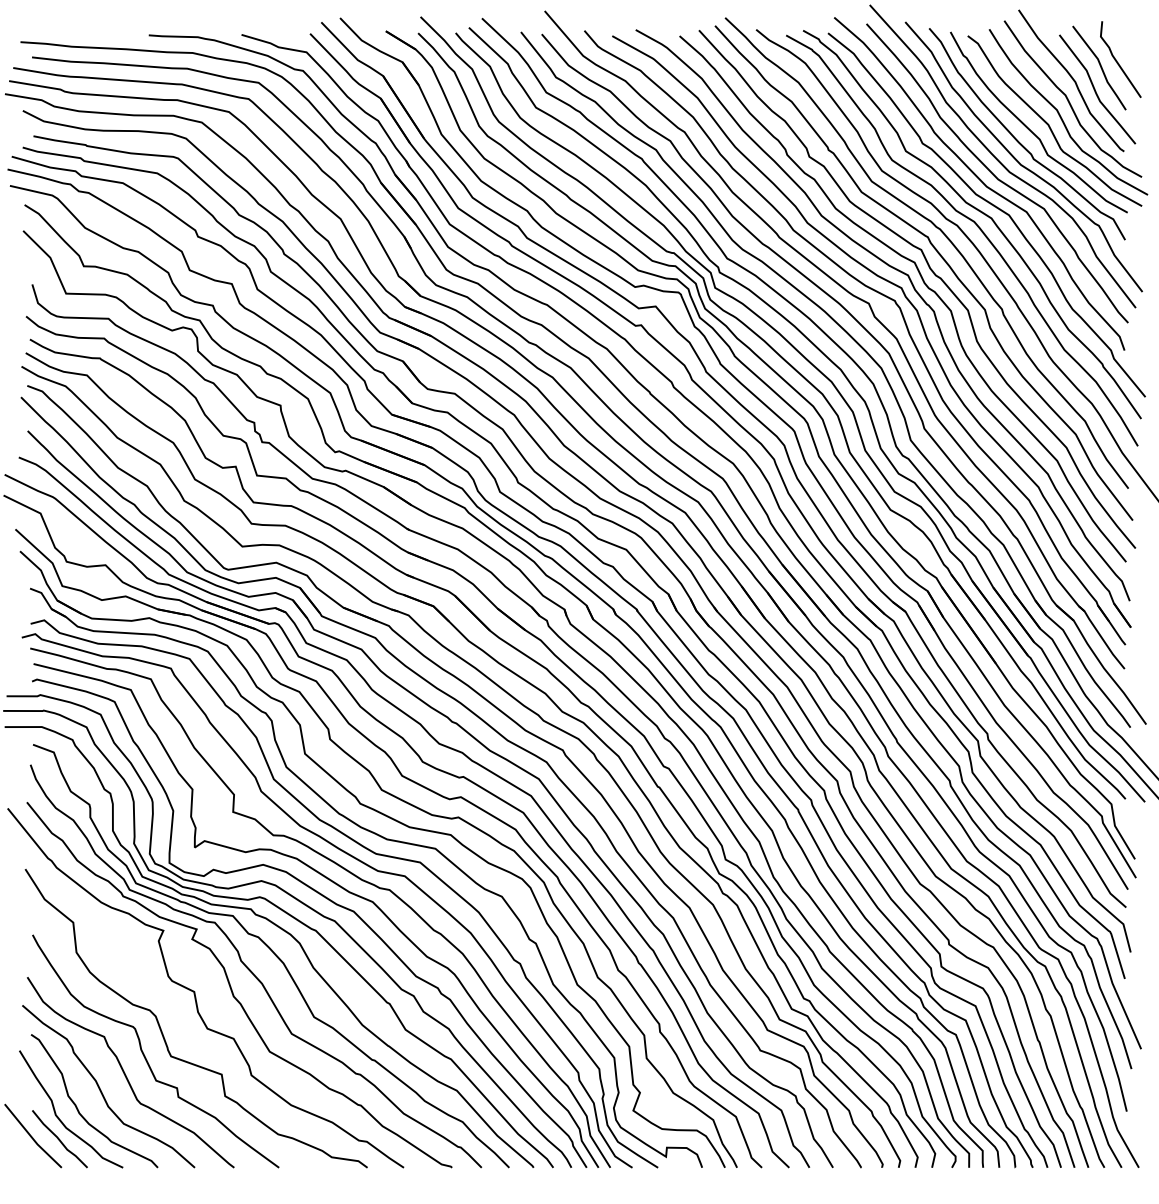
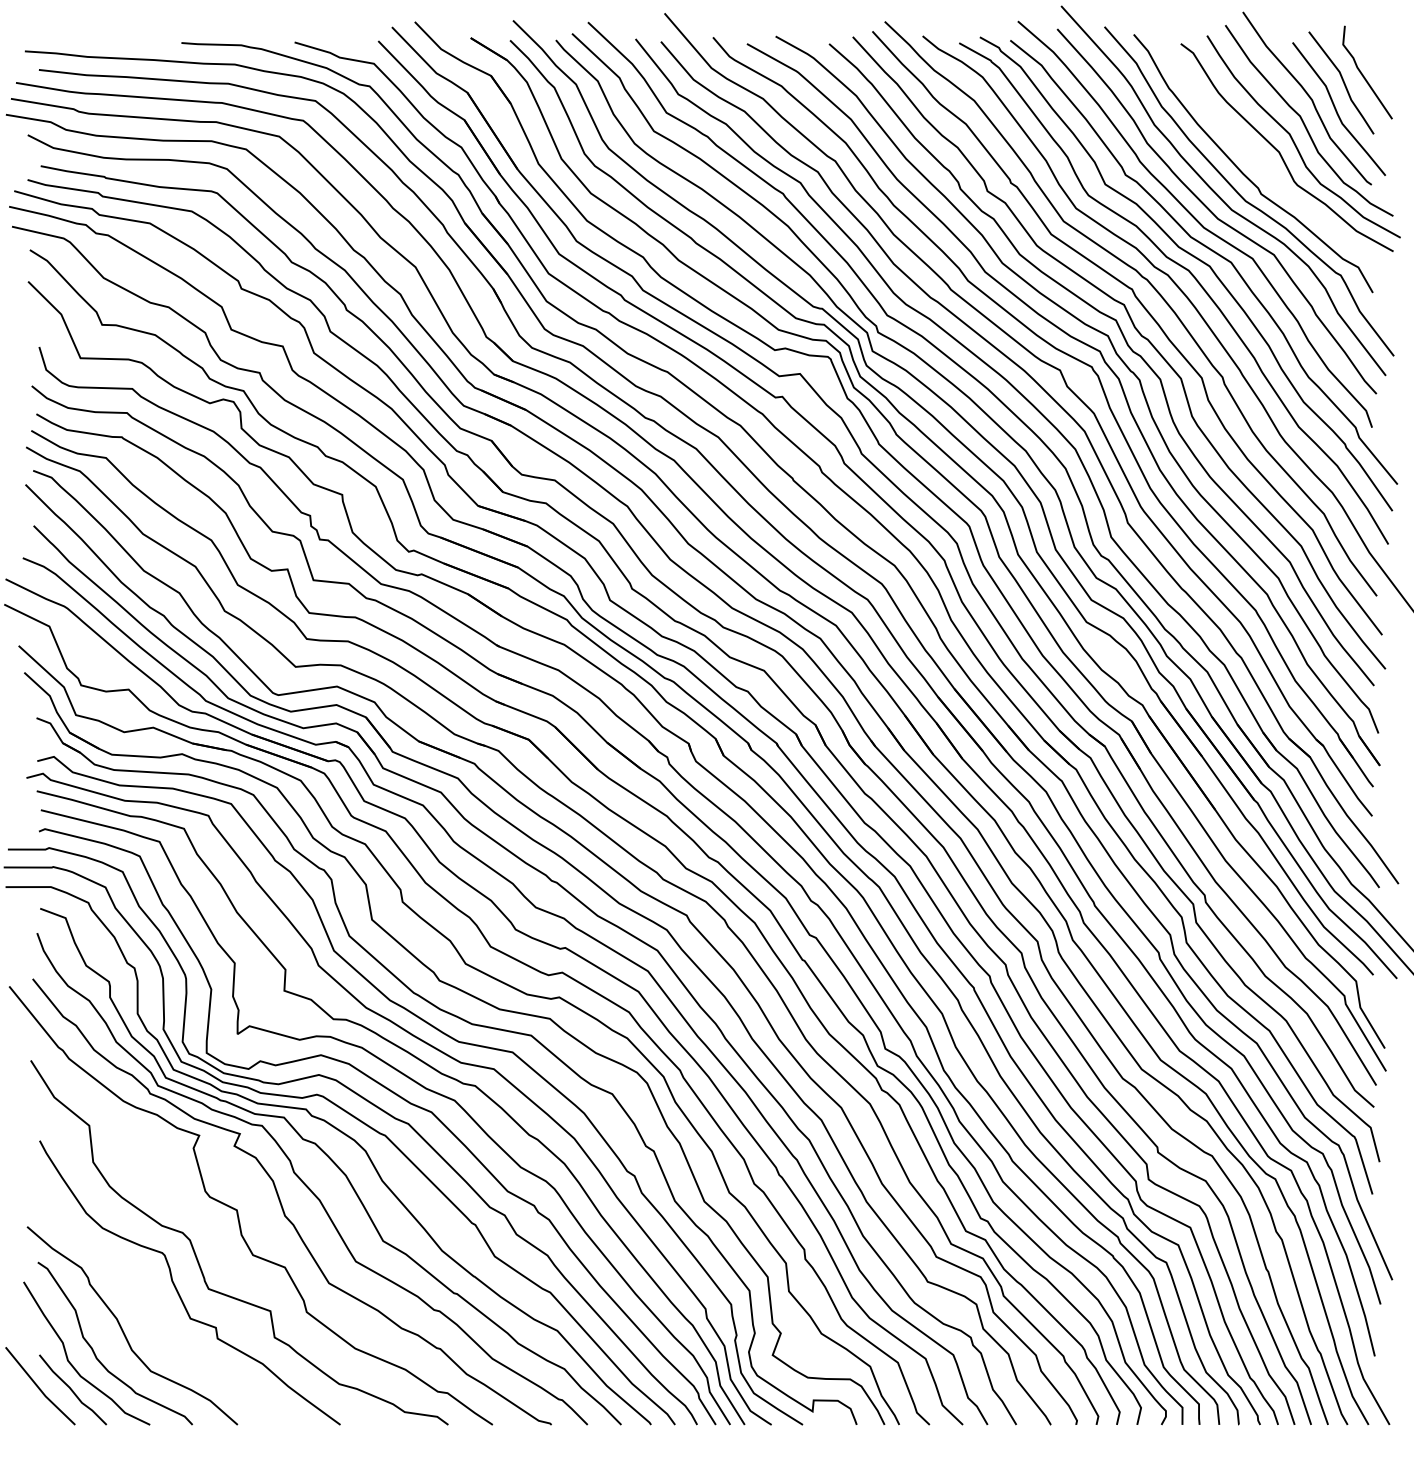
curve: (1033, 132) -> (1261, 161), removed
curve: (125, 1074) -> (153, 1310), removed

